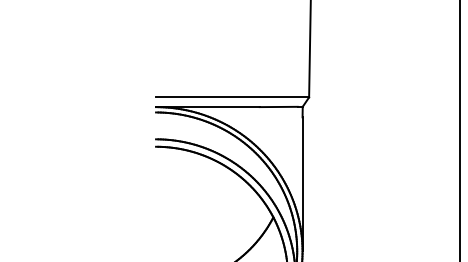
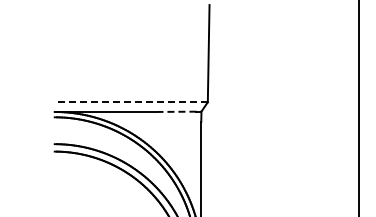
line: (232, 97) -> (131, 102), solid -> dashed
line: (278, 106) -> (177, 111), solid -> dashed

